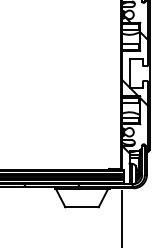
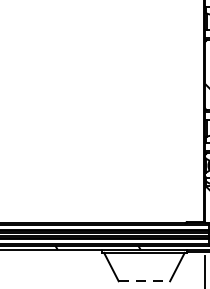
line: (82, 207) -> (145, 281), solid -> dashed

